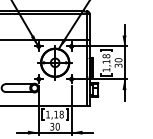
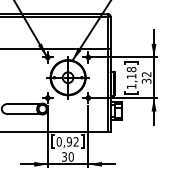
text: (118, 60) -> (146, 74), 30 -> 32
text: (54, 114) -> (67, 141), 1,18 -> 0,92

